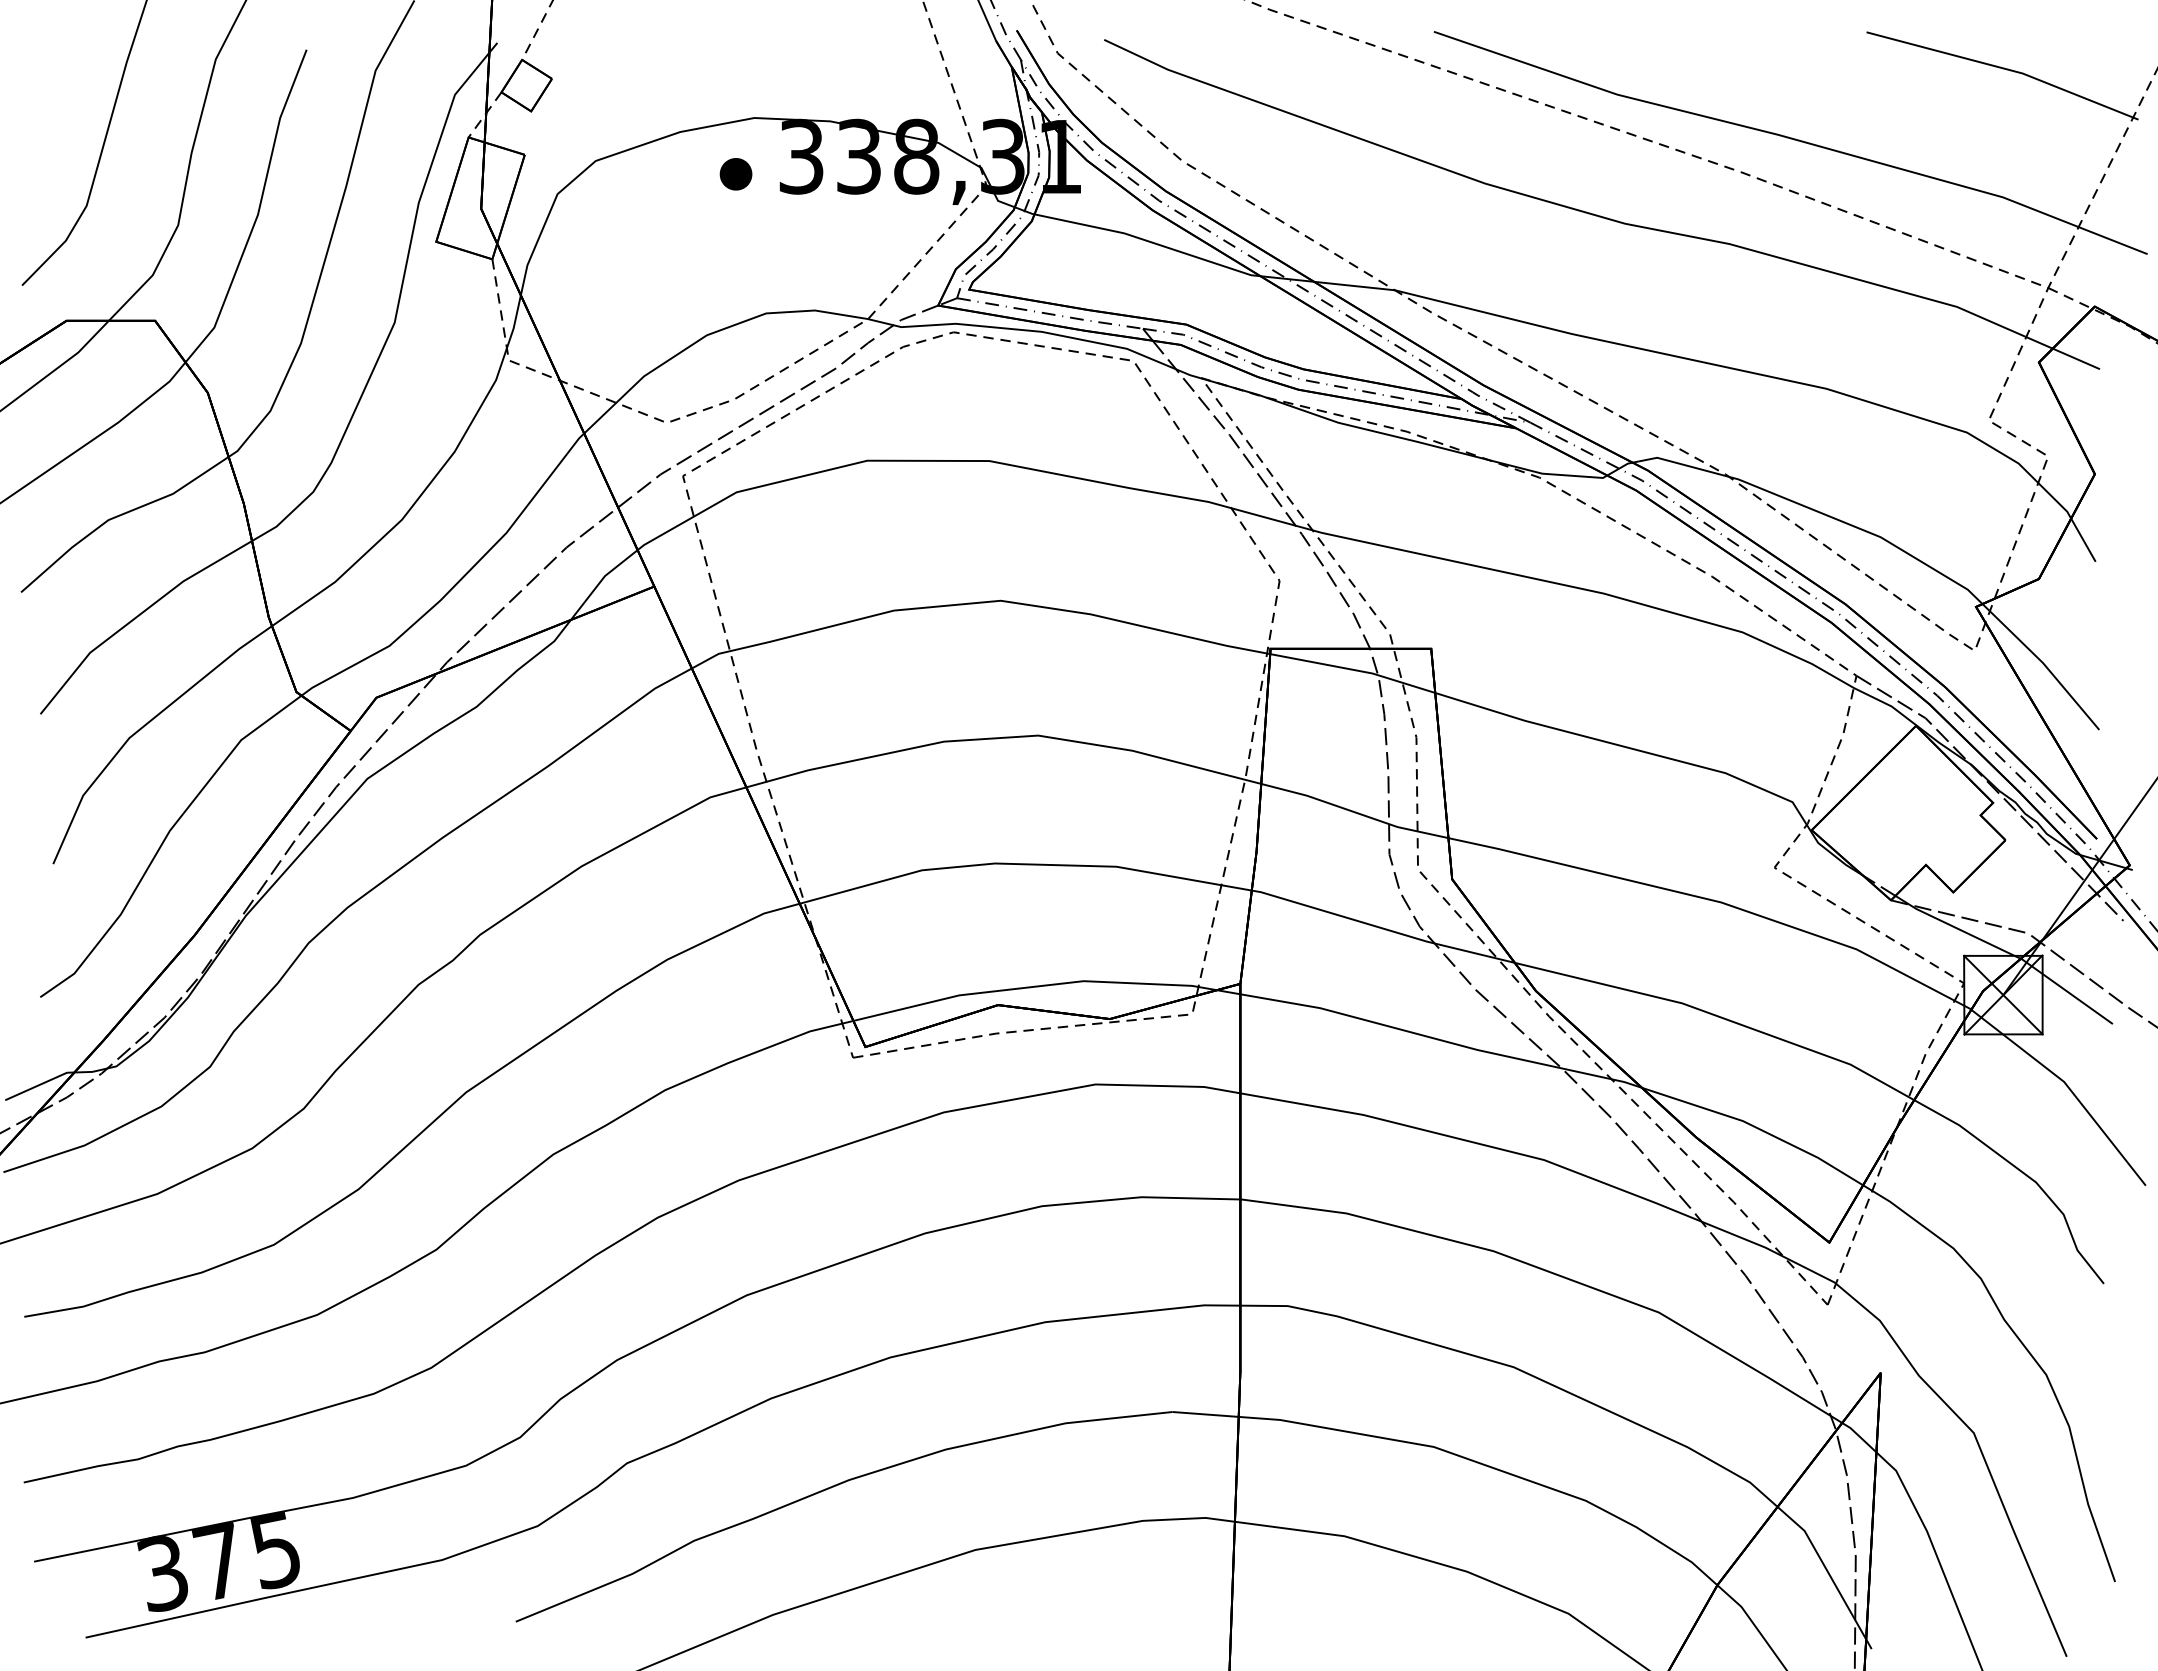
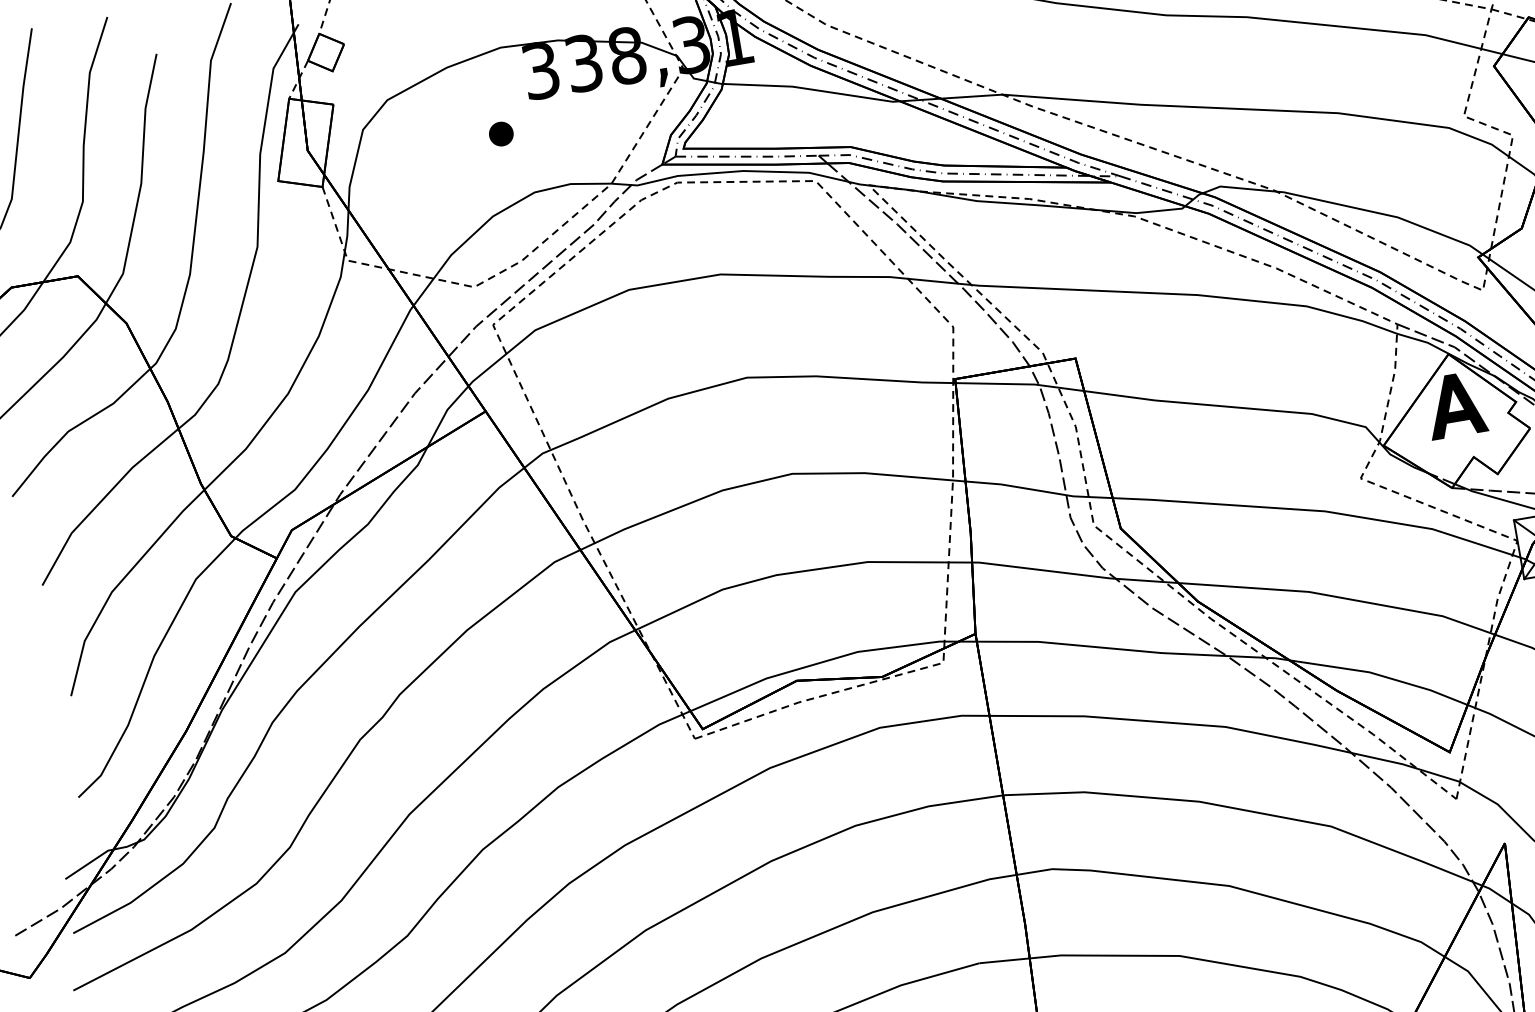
part: (735, 174) -> (500, 134), moved
part: (1913, 793) -> (1455, 405), added

